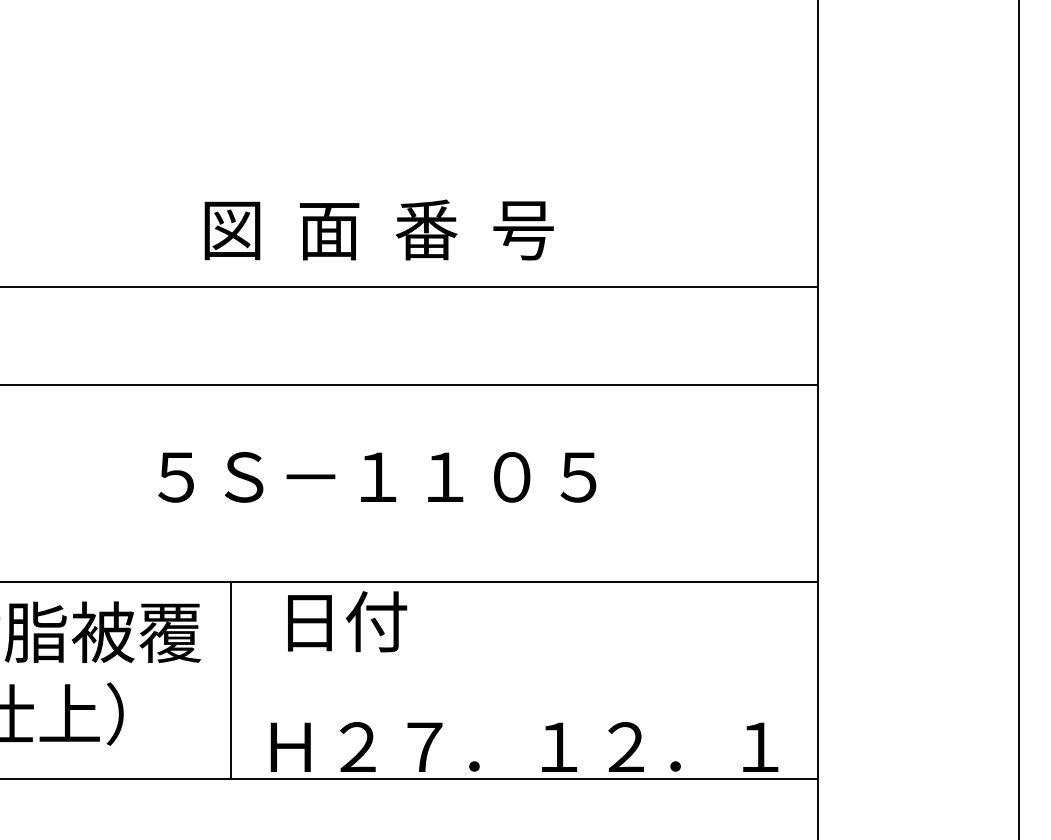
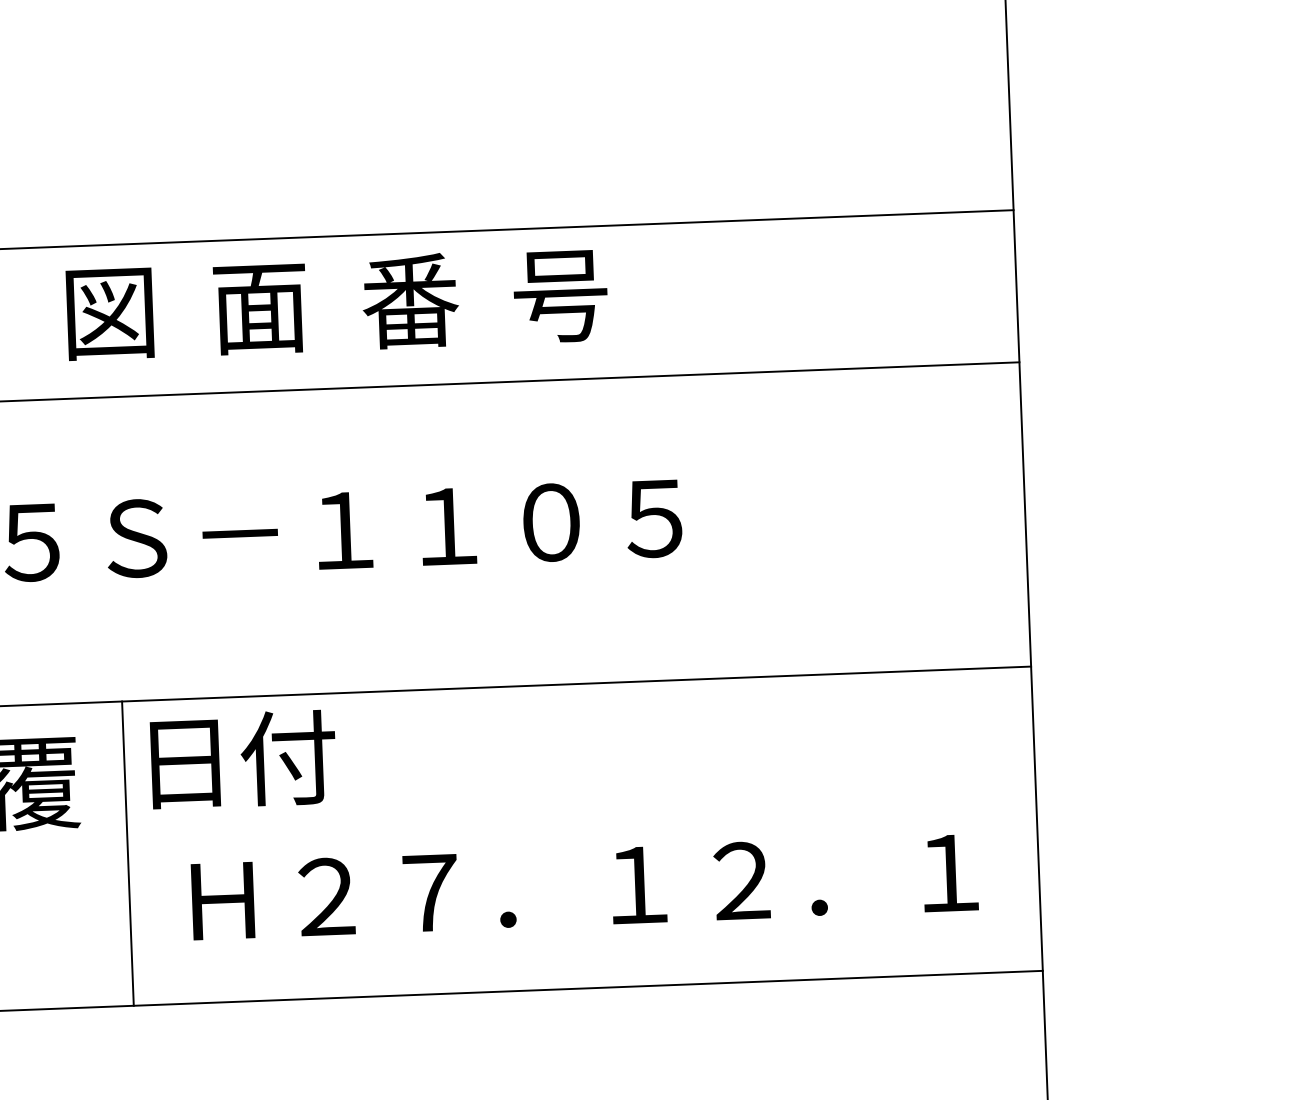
text: (378, 229) -> (336, 303), moved
text: (347, 621) -> (243, 759), moved
text: (524, 746) -> (584, 885), moved

